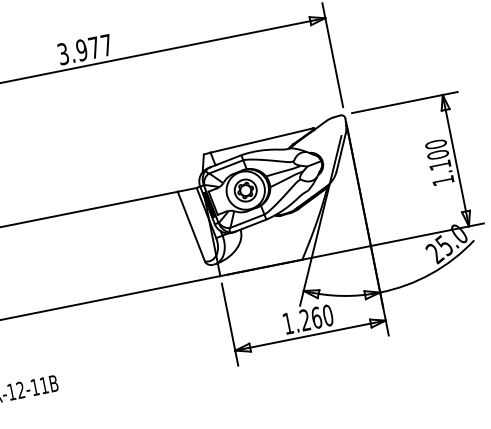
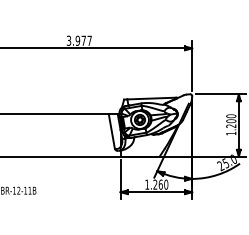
text: (440, 163) -> (231, 125), 1.100 -> 1.200

